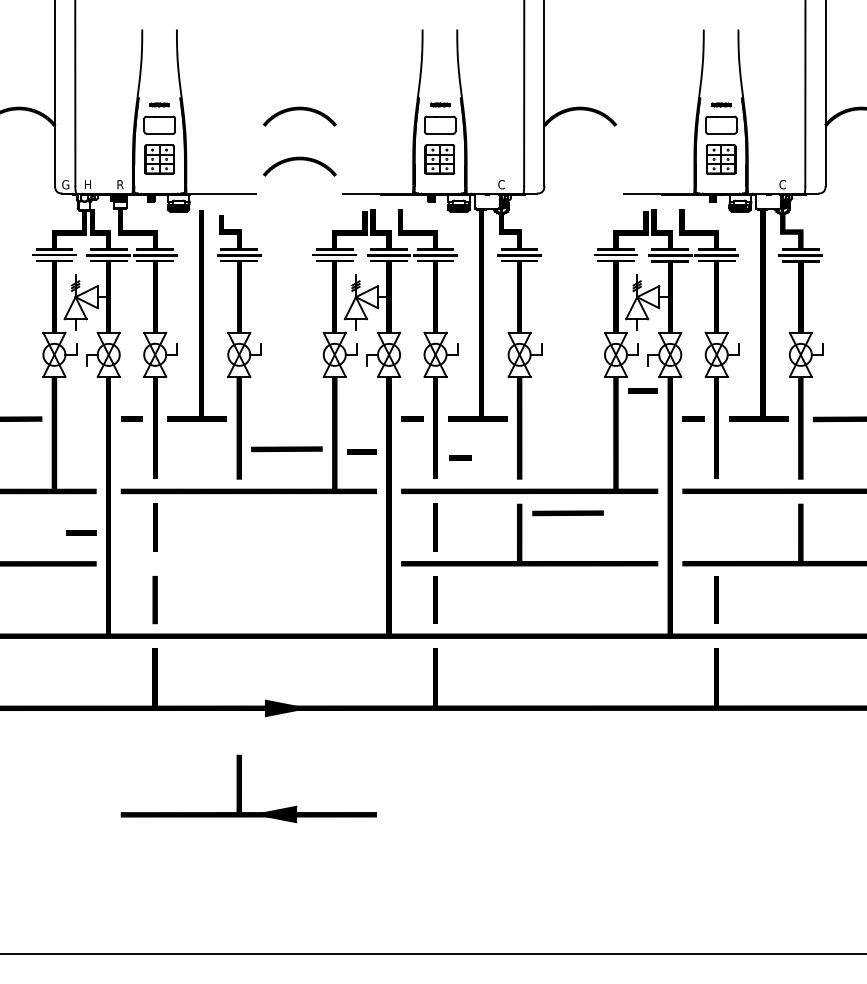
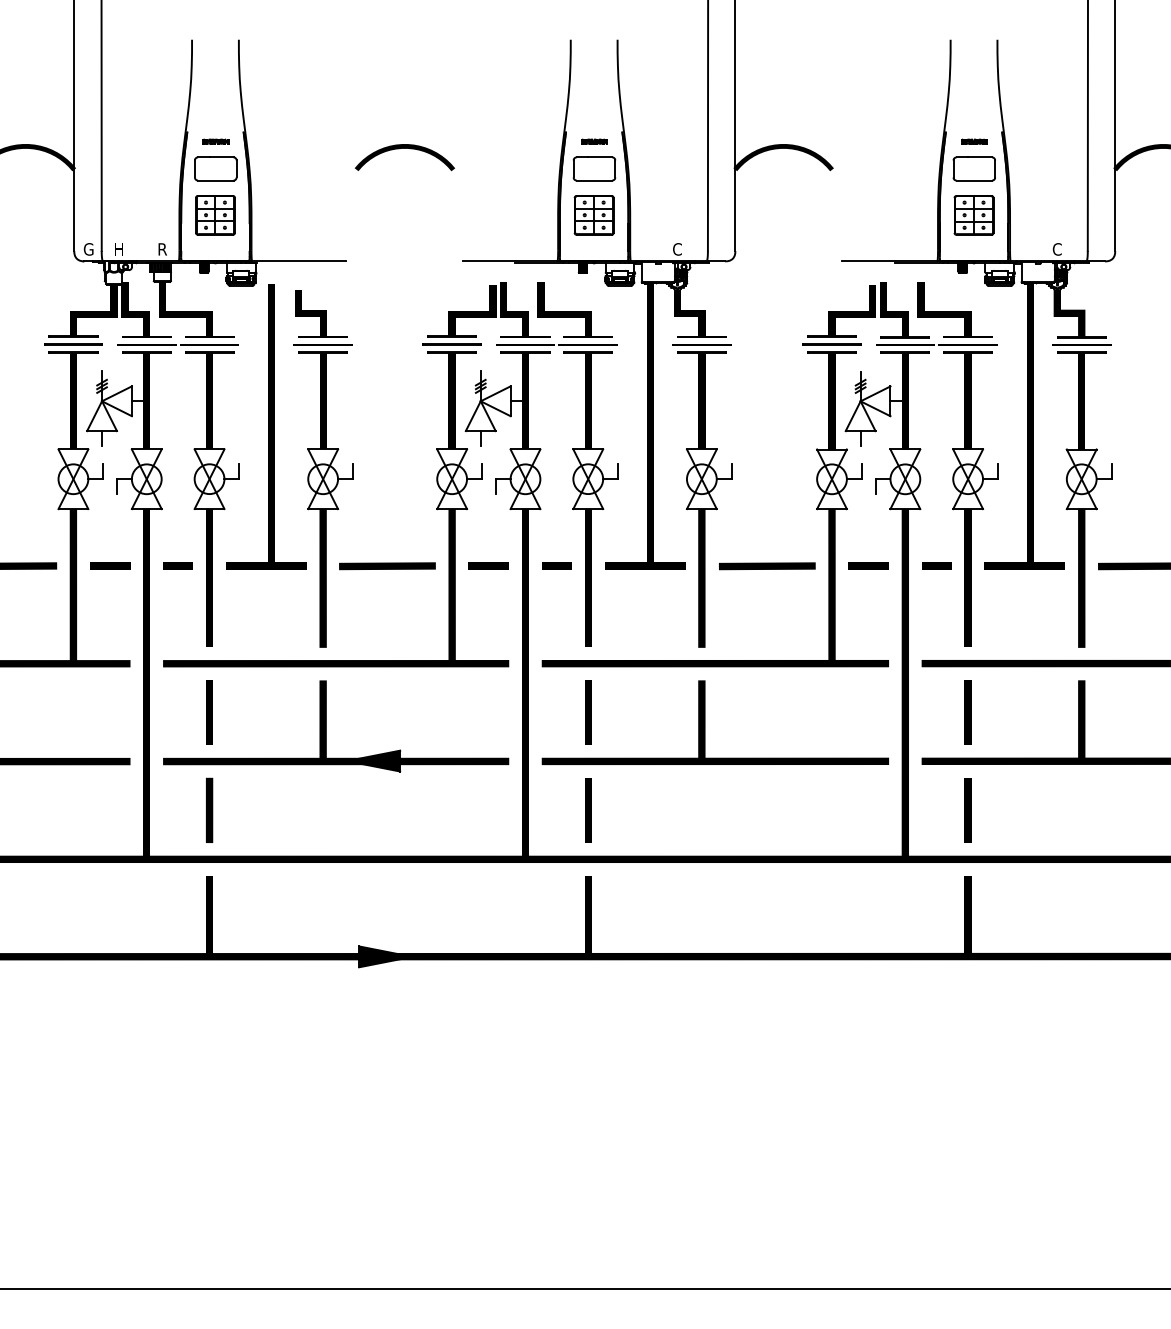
curve: (299, 160) -> (404, 216), removed
line: (642, 390) -> (867, 565), moved
line: (286, 449) -> (386, 566), moved
line: (361, 451) -> (488, 565), moved
line: (460, 457) -> (621, 617), removed
line: (567, 513) -> (766, 566), moved
line: (716, 527) -> (967, 712), added
line: (81, 532) -> (109, 565), moved
part: (241, 788) -> (326, 725), moved

